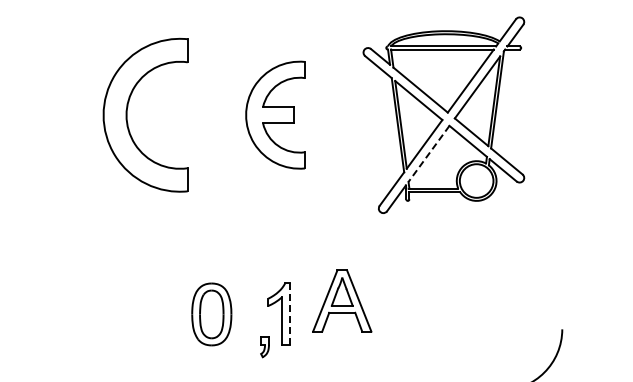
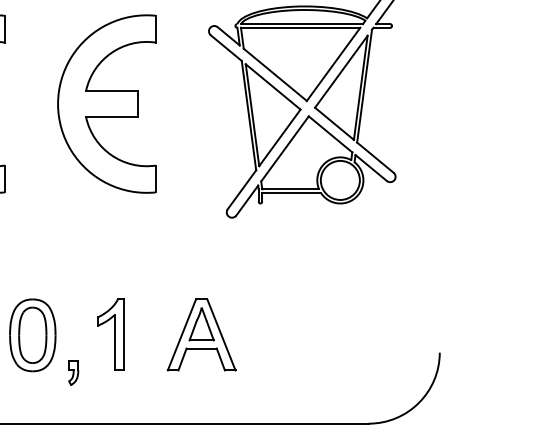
part: (275, 114) -> (106, 103), size x1.43
line: (429, 153) -> (285, 148), dashed -> solid
part: (342, 300) -> (201, 334), moved
line: (290, 314) -> (124, 335), dashed -> solid
part: (264, 347) -> (73, 373), moved

